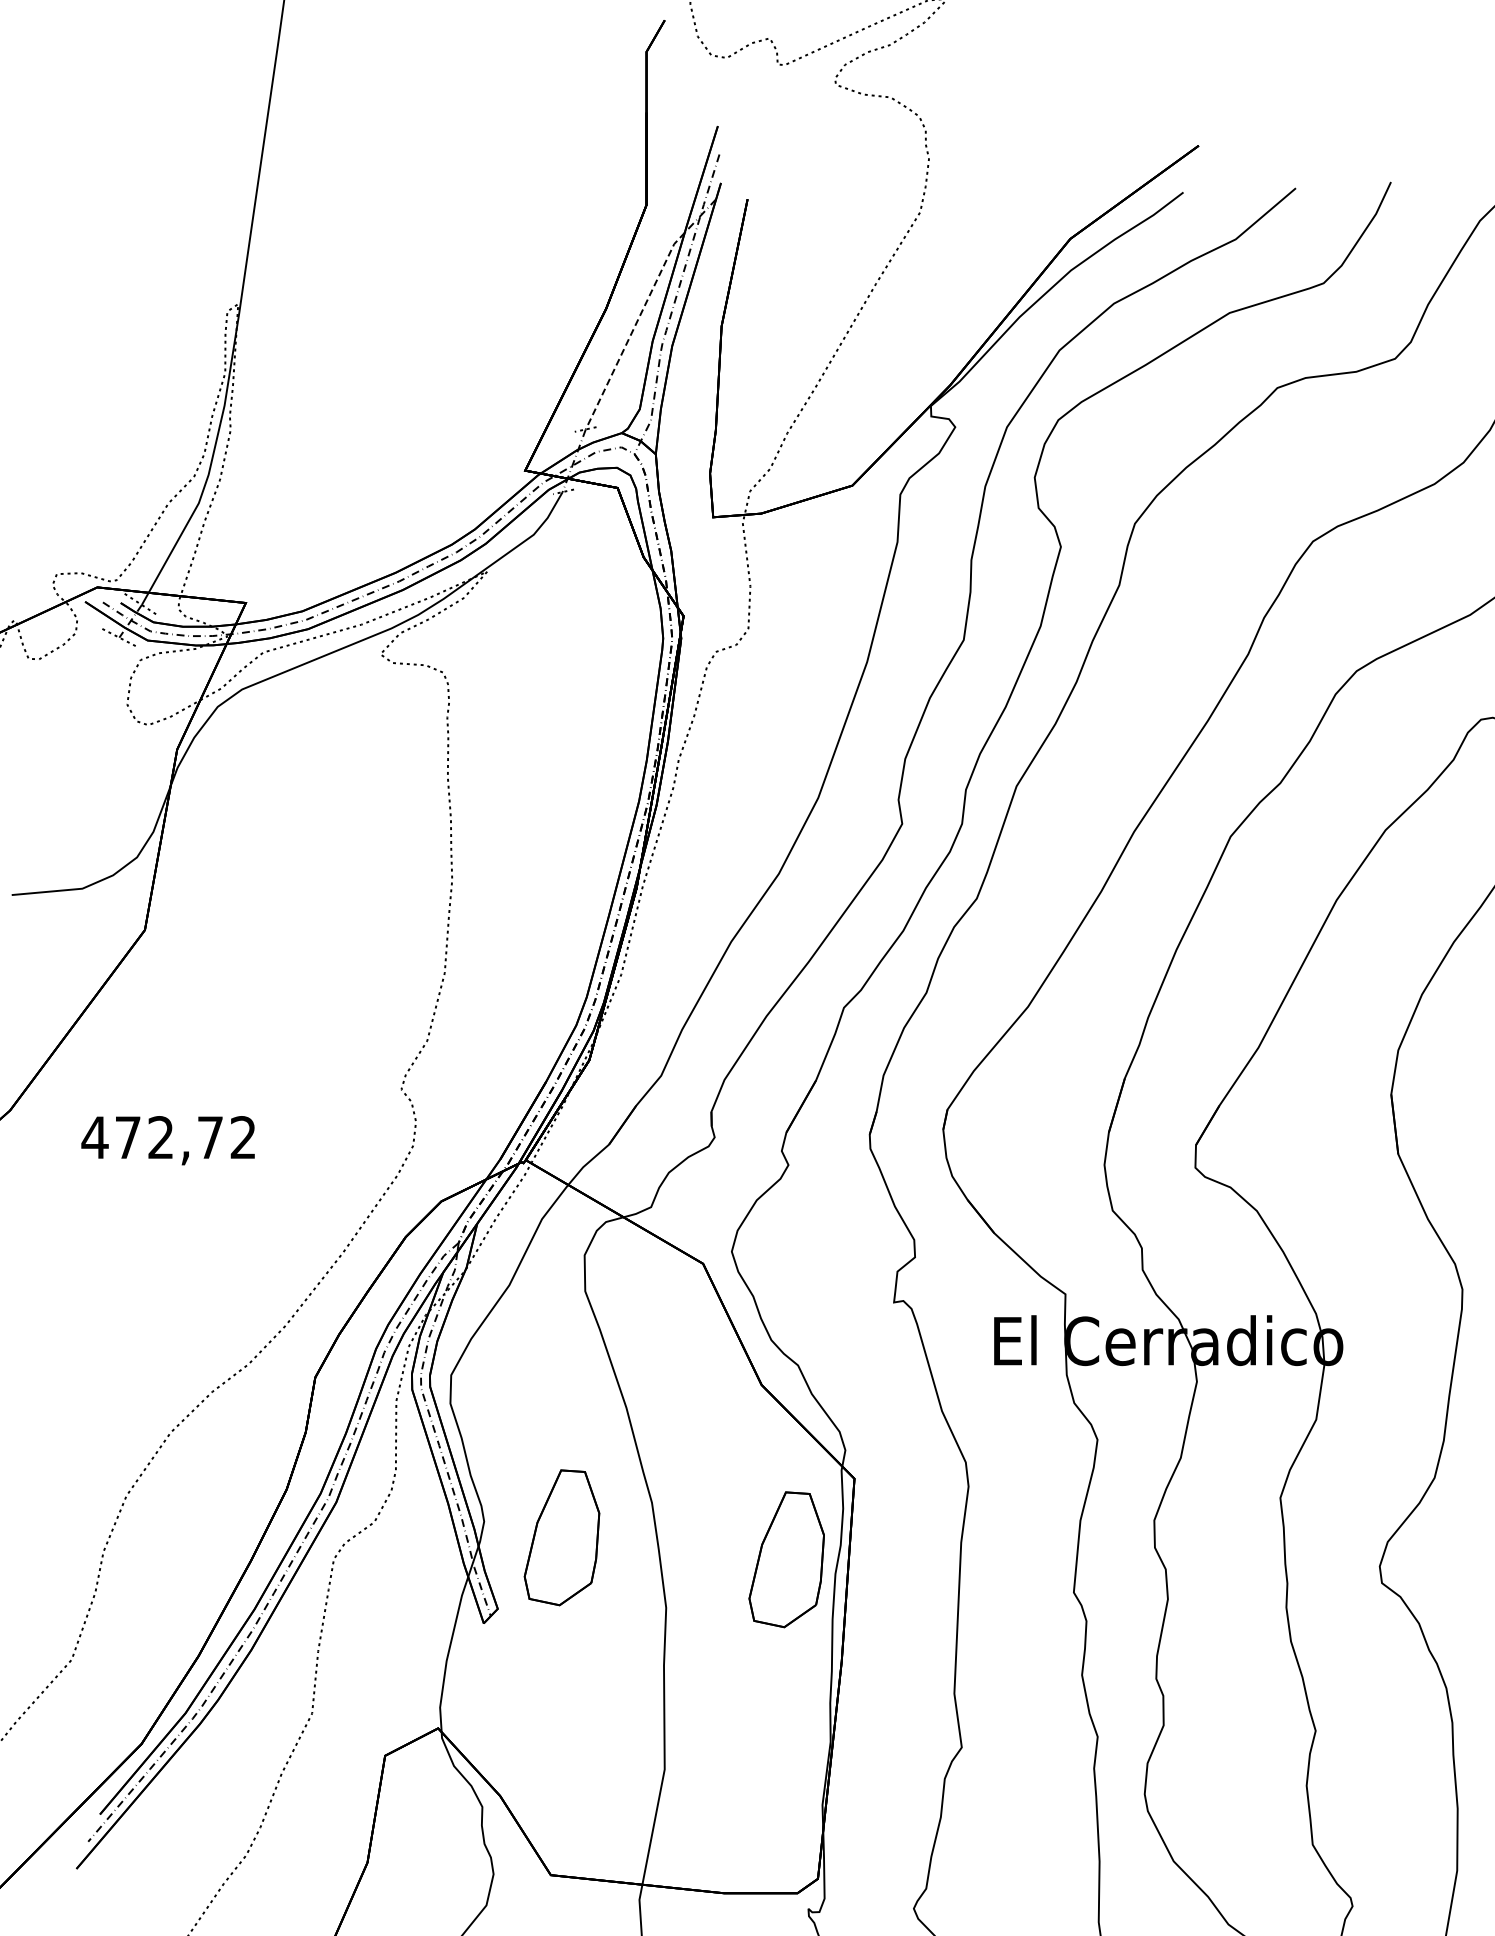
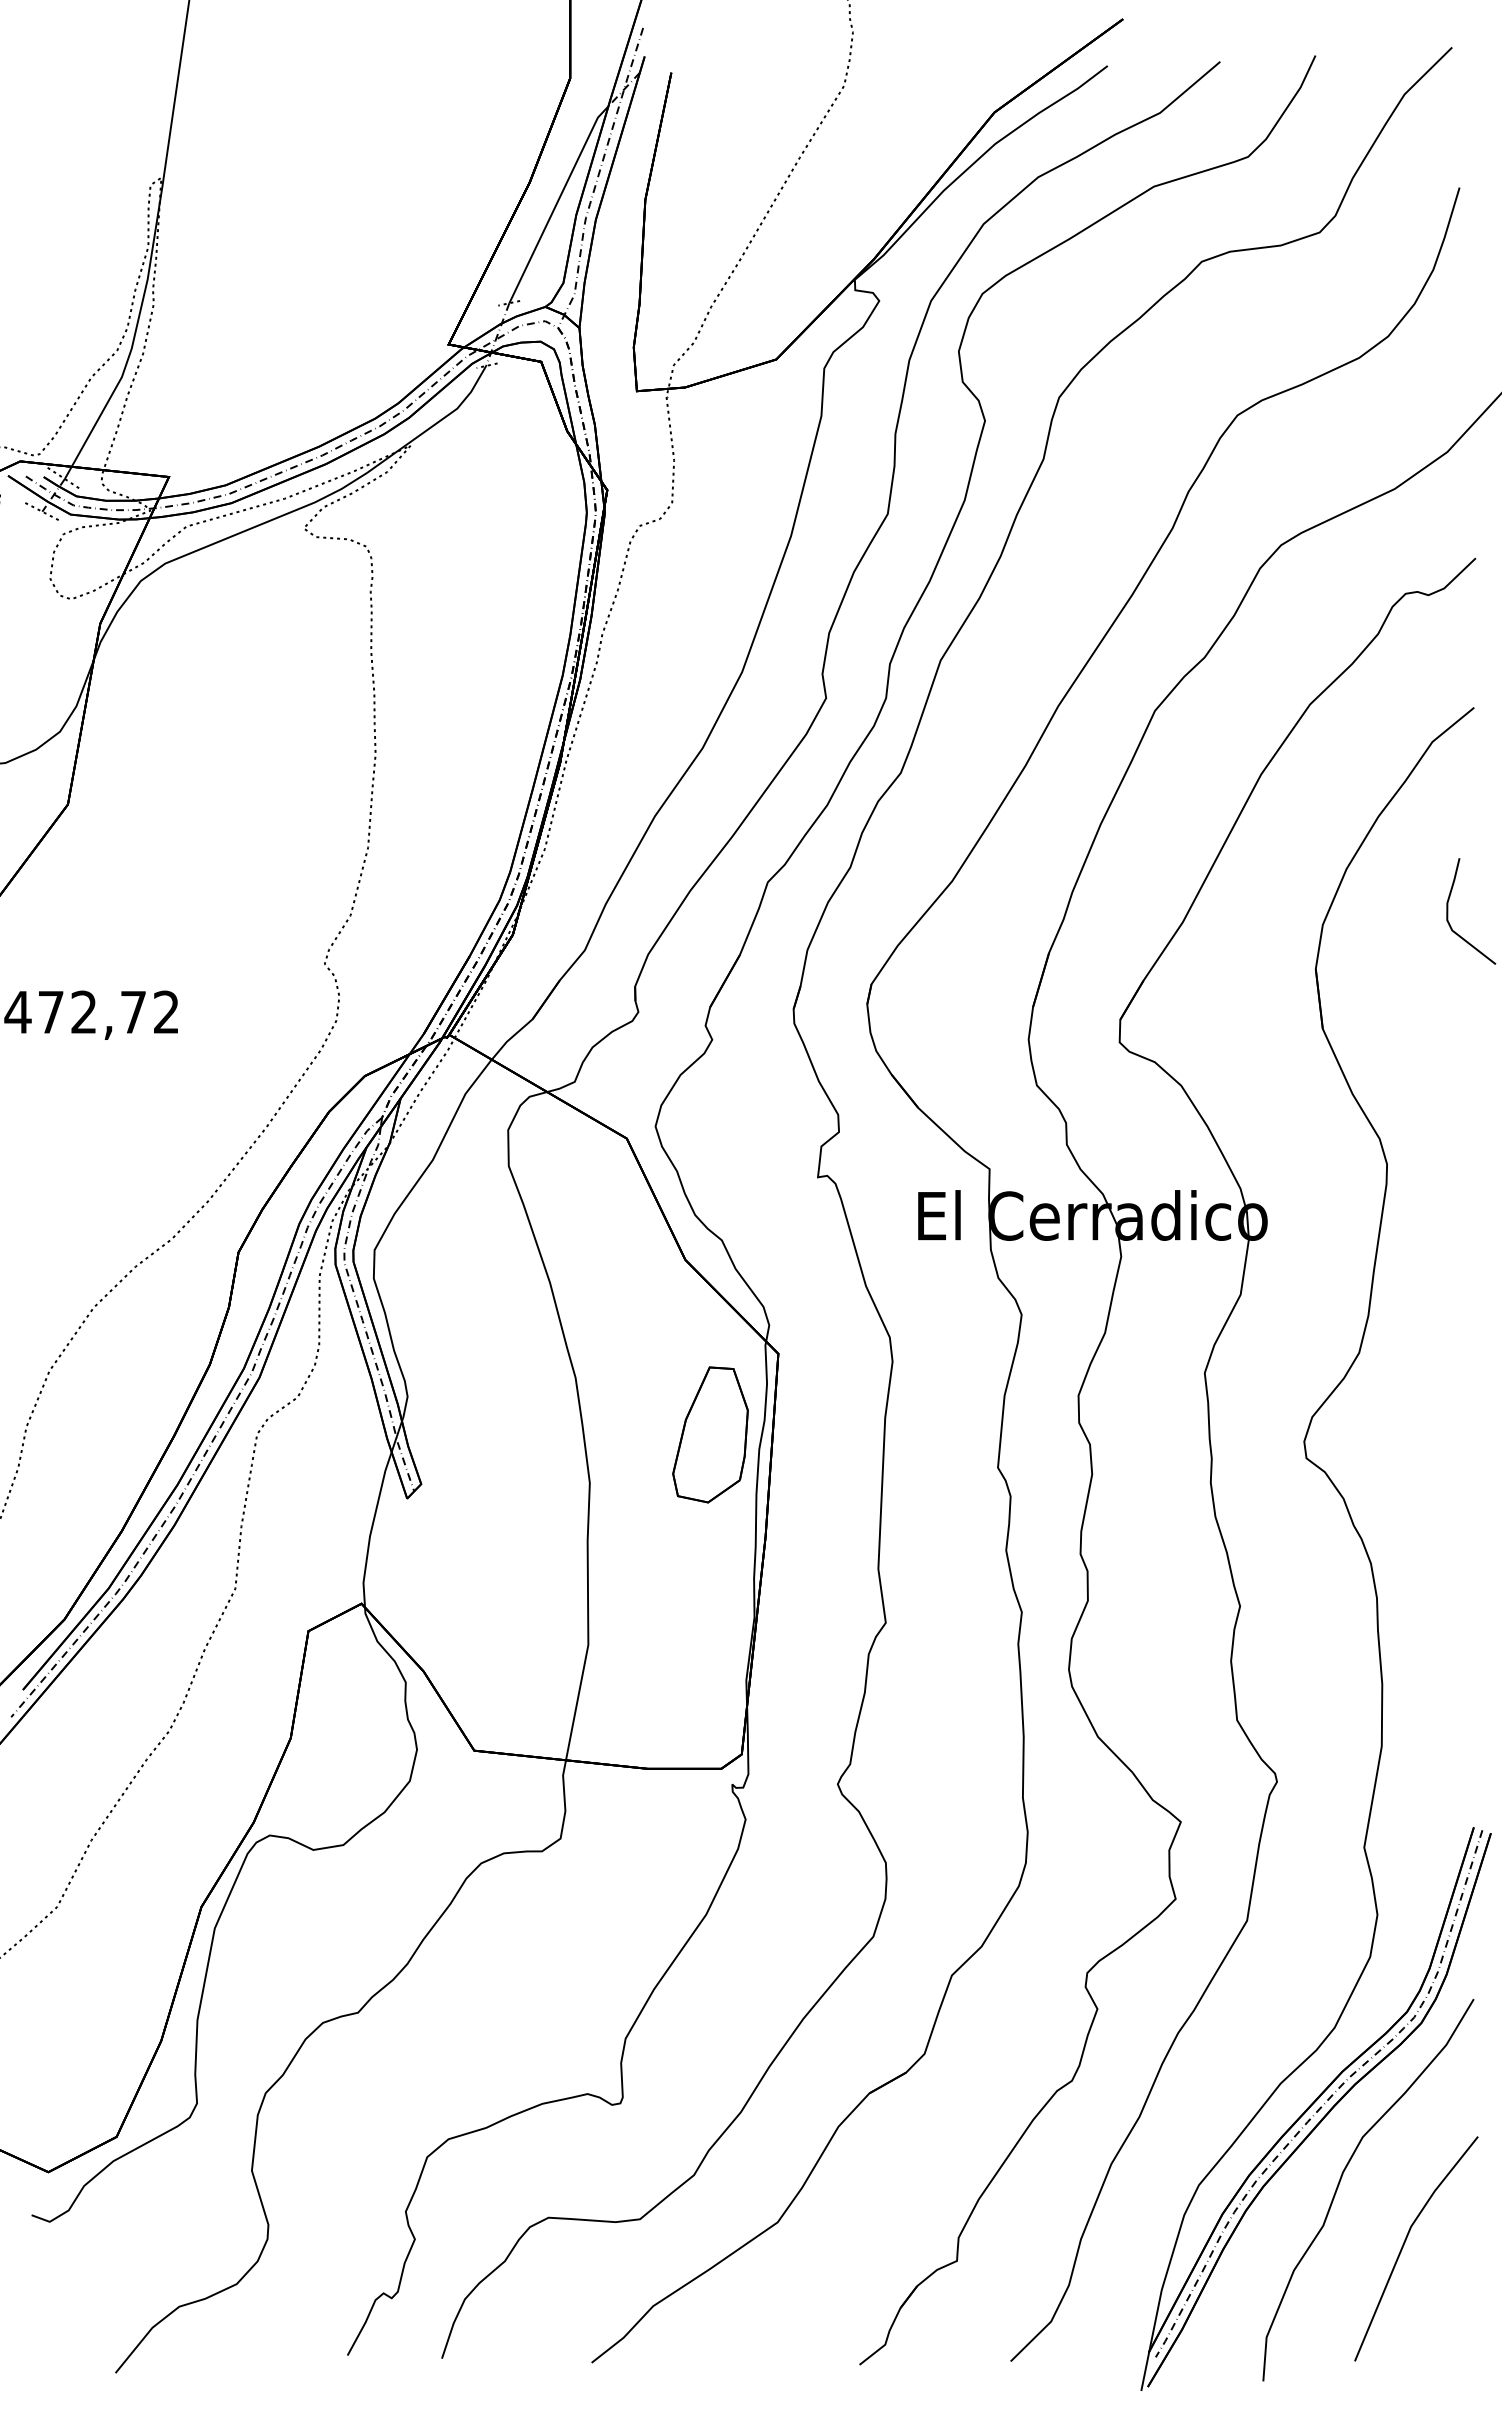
line: (633, 329) -> (557, 203), dashed -> solid
part: (561, 1537) -> (485, 1412), removed

